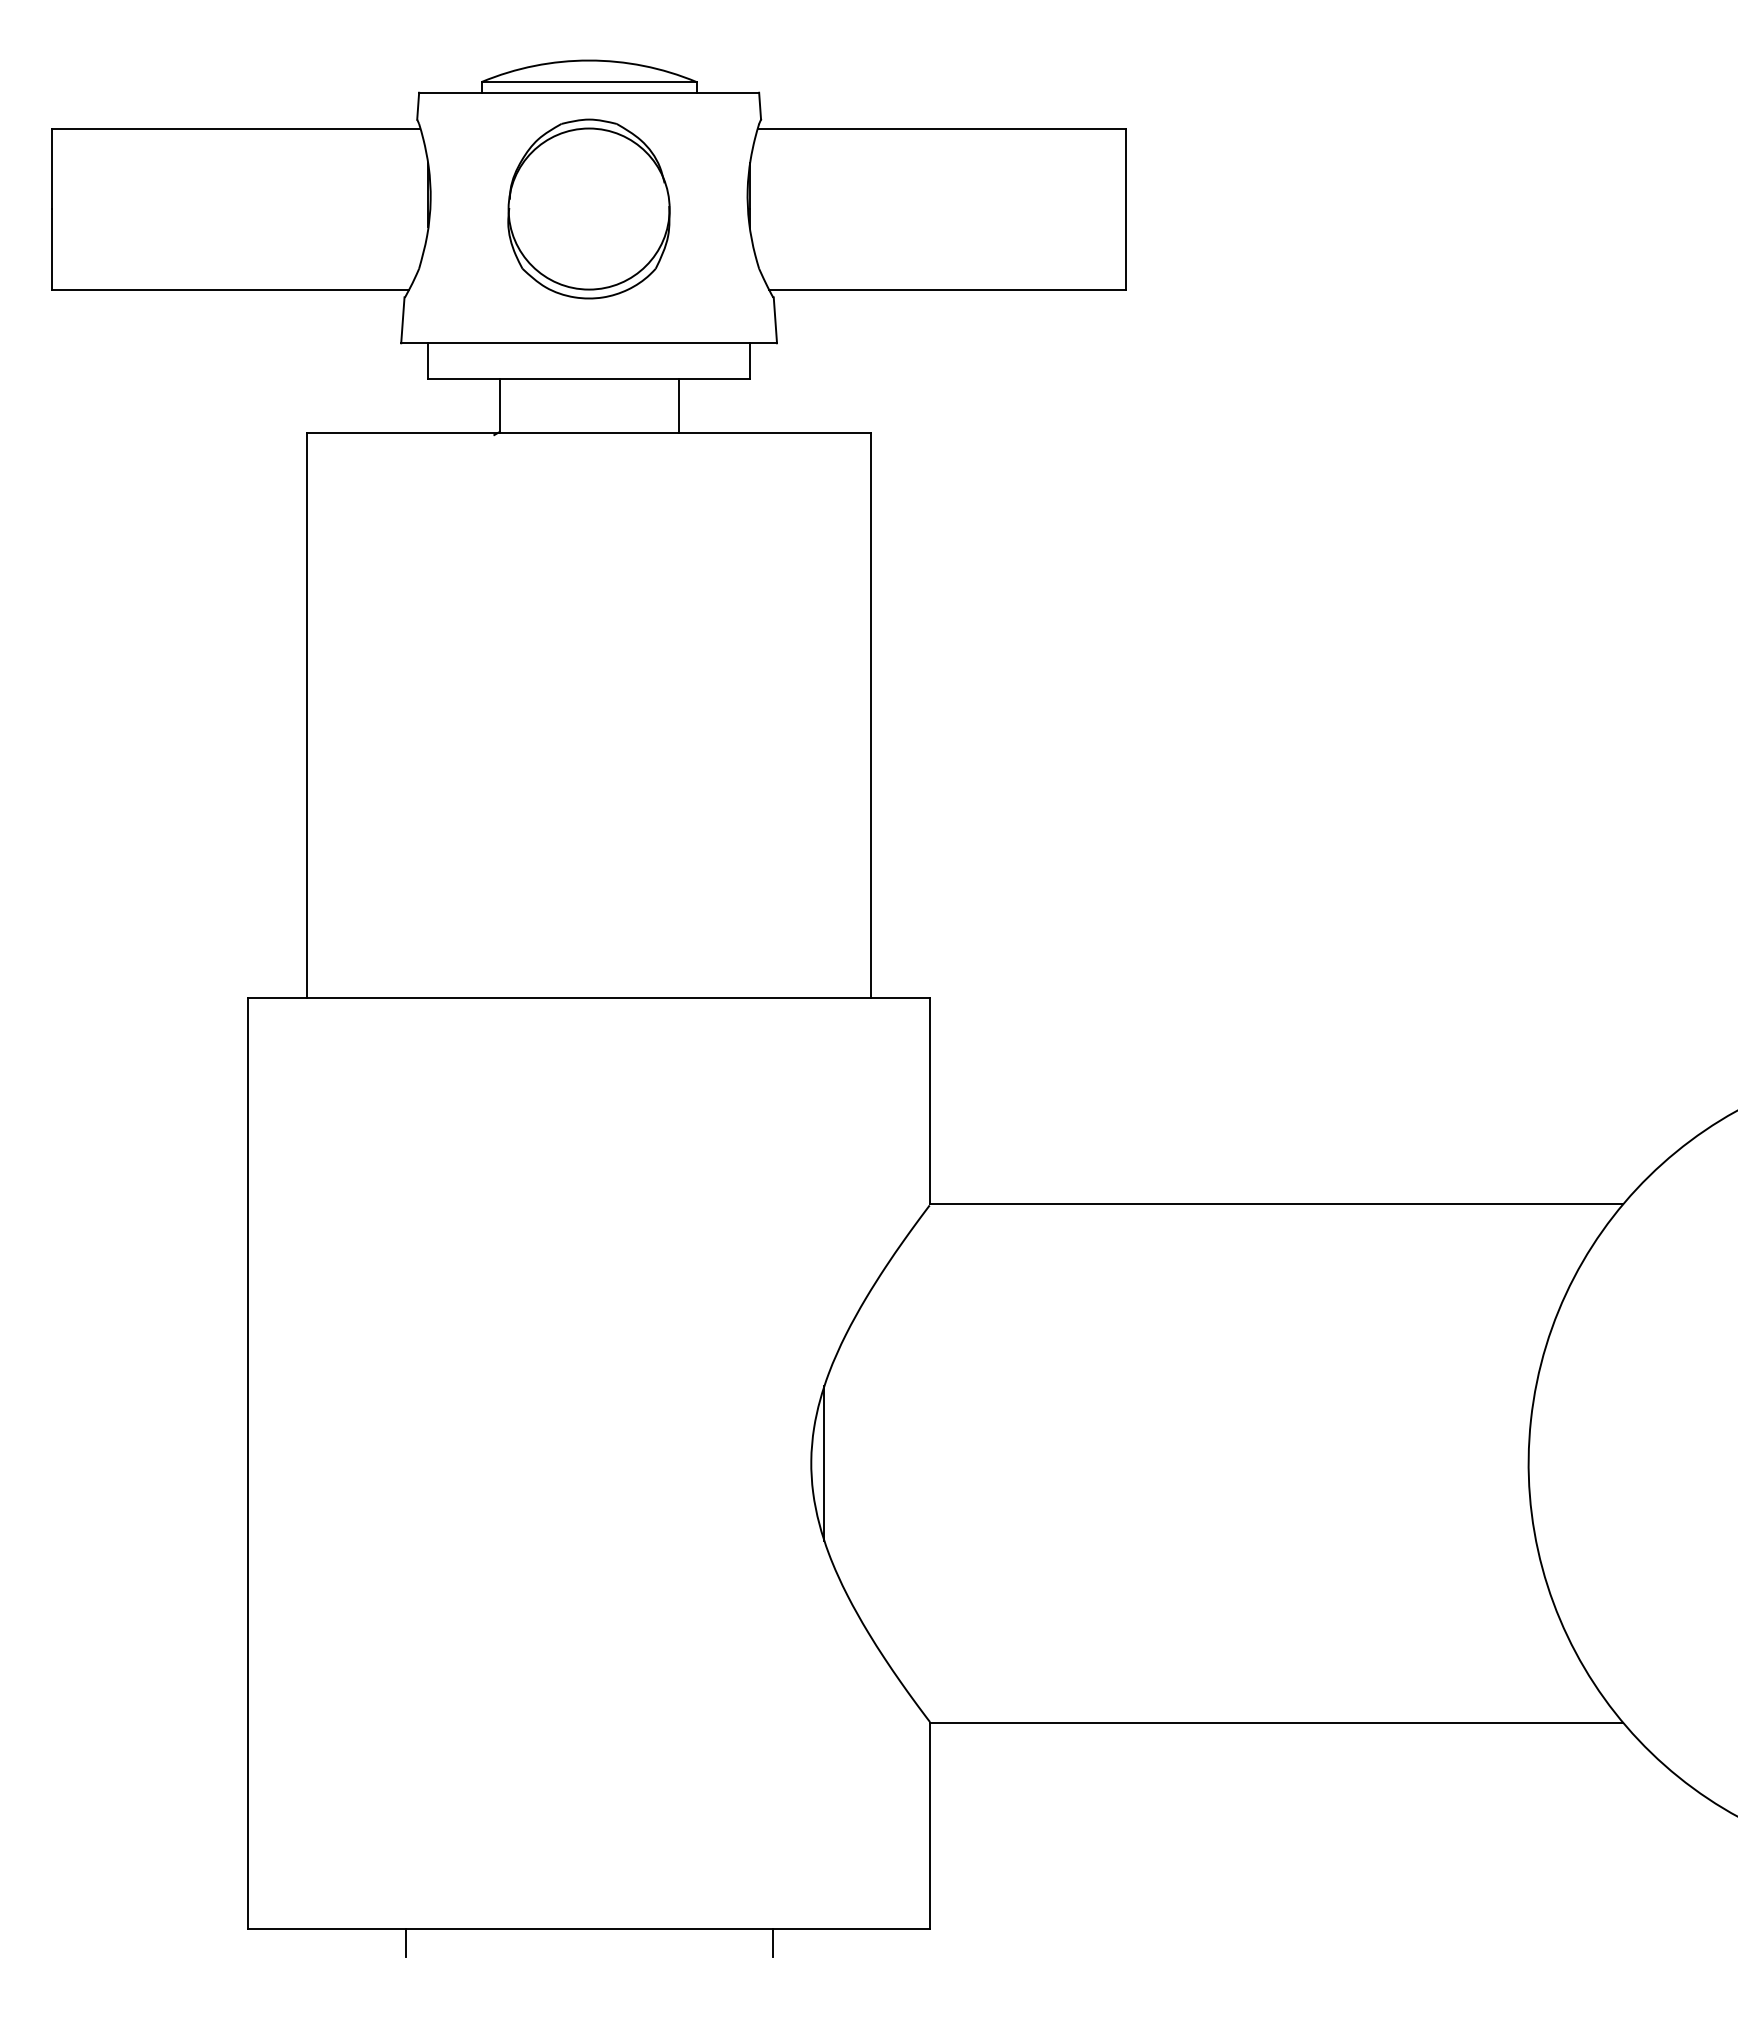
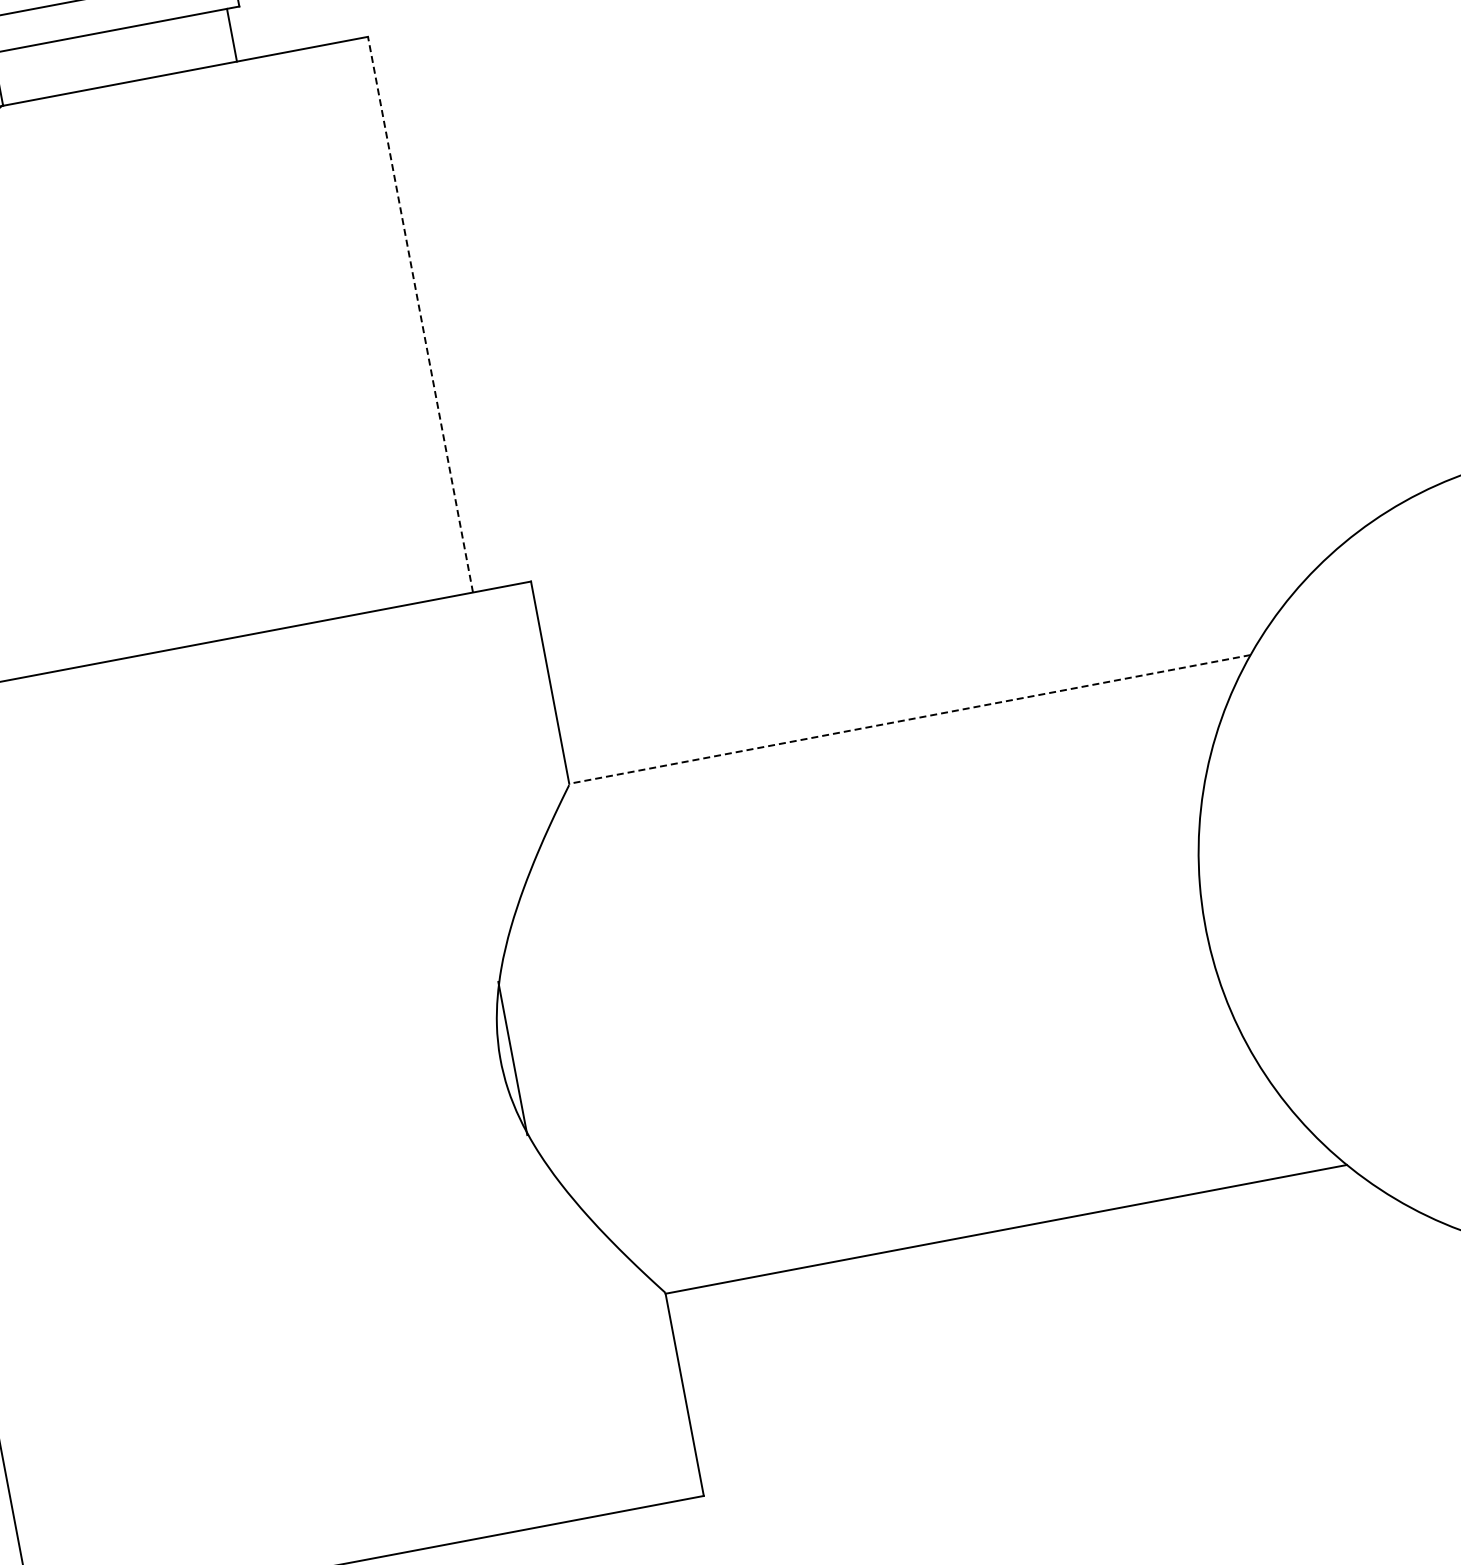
line: (678, 405) -> (231, 34), moved
line: (870, 715) -> (420, 314), solid -> dashed
line: (1276, 1204) -> (909, 719), solid -> dashed
line: (772, 1942) -> (551, 1538), removed

